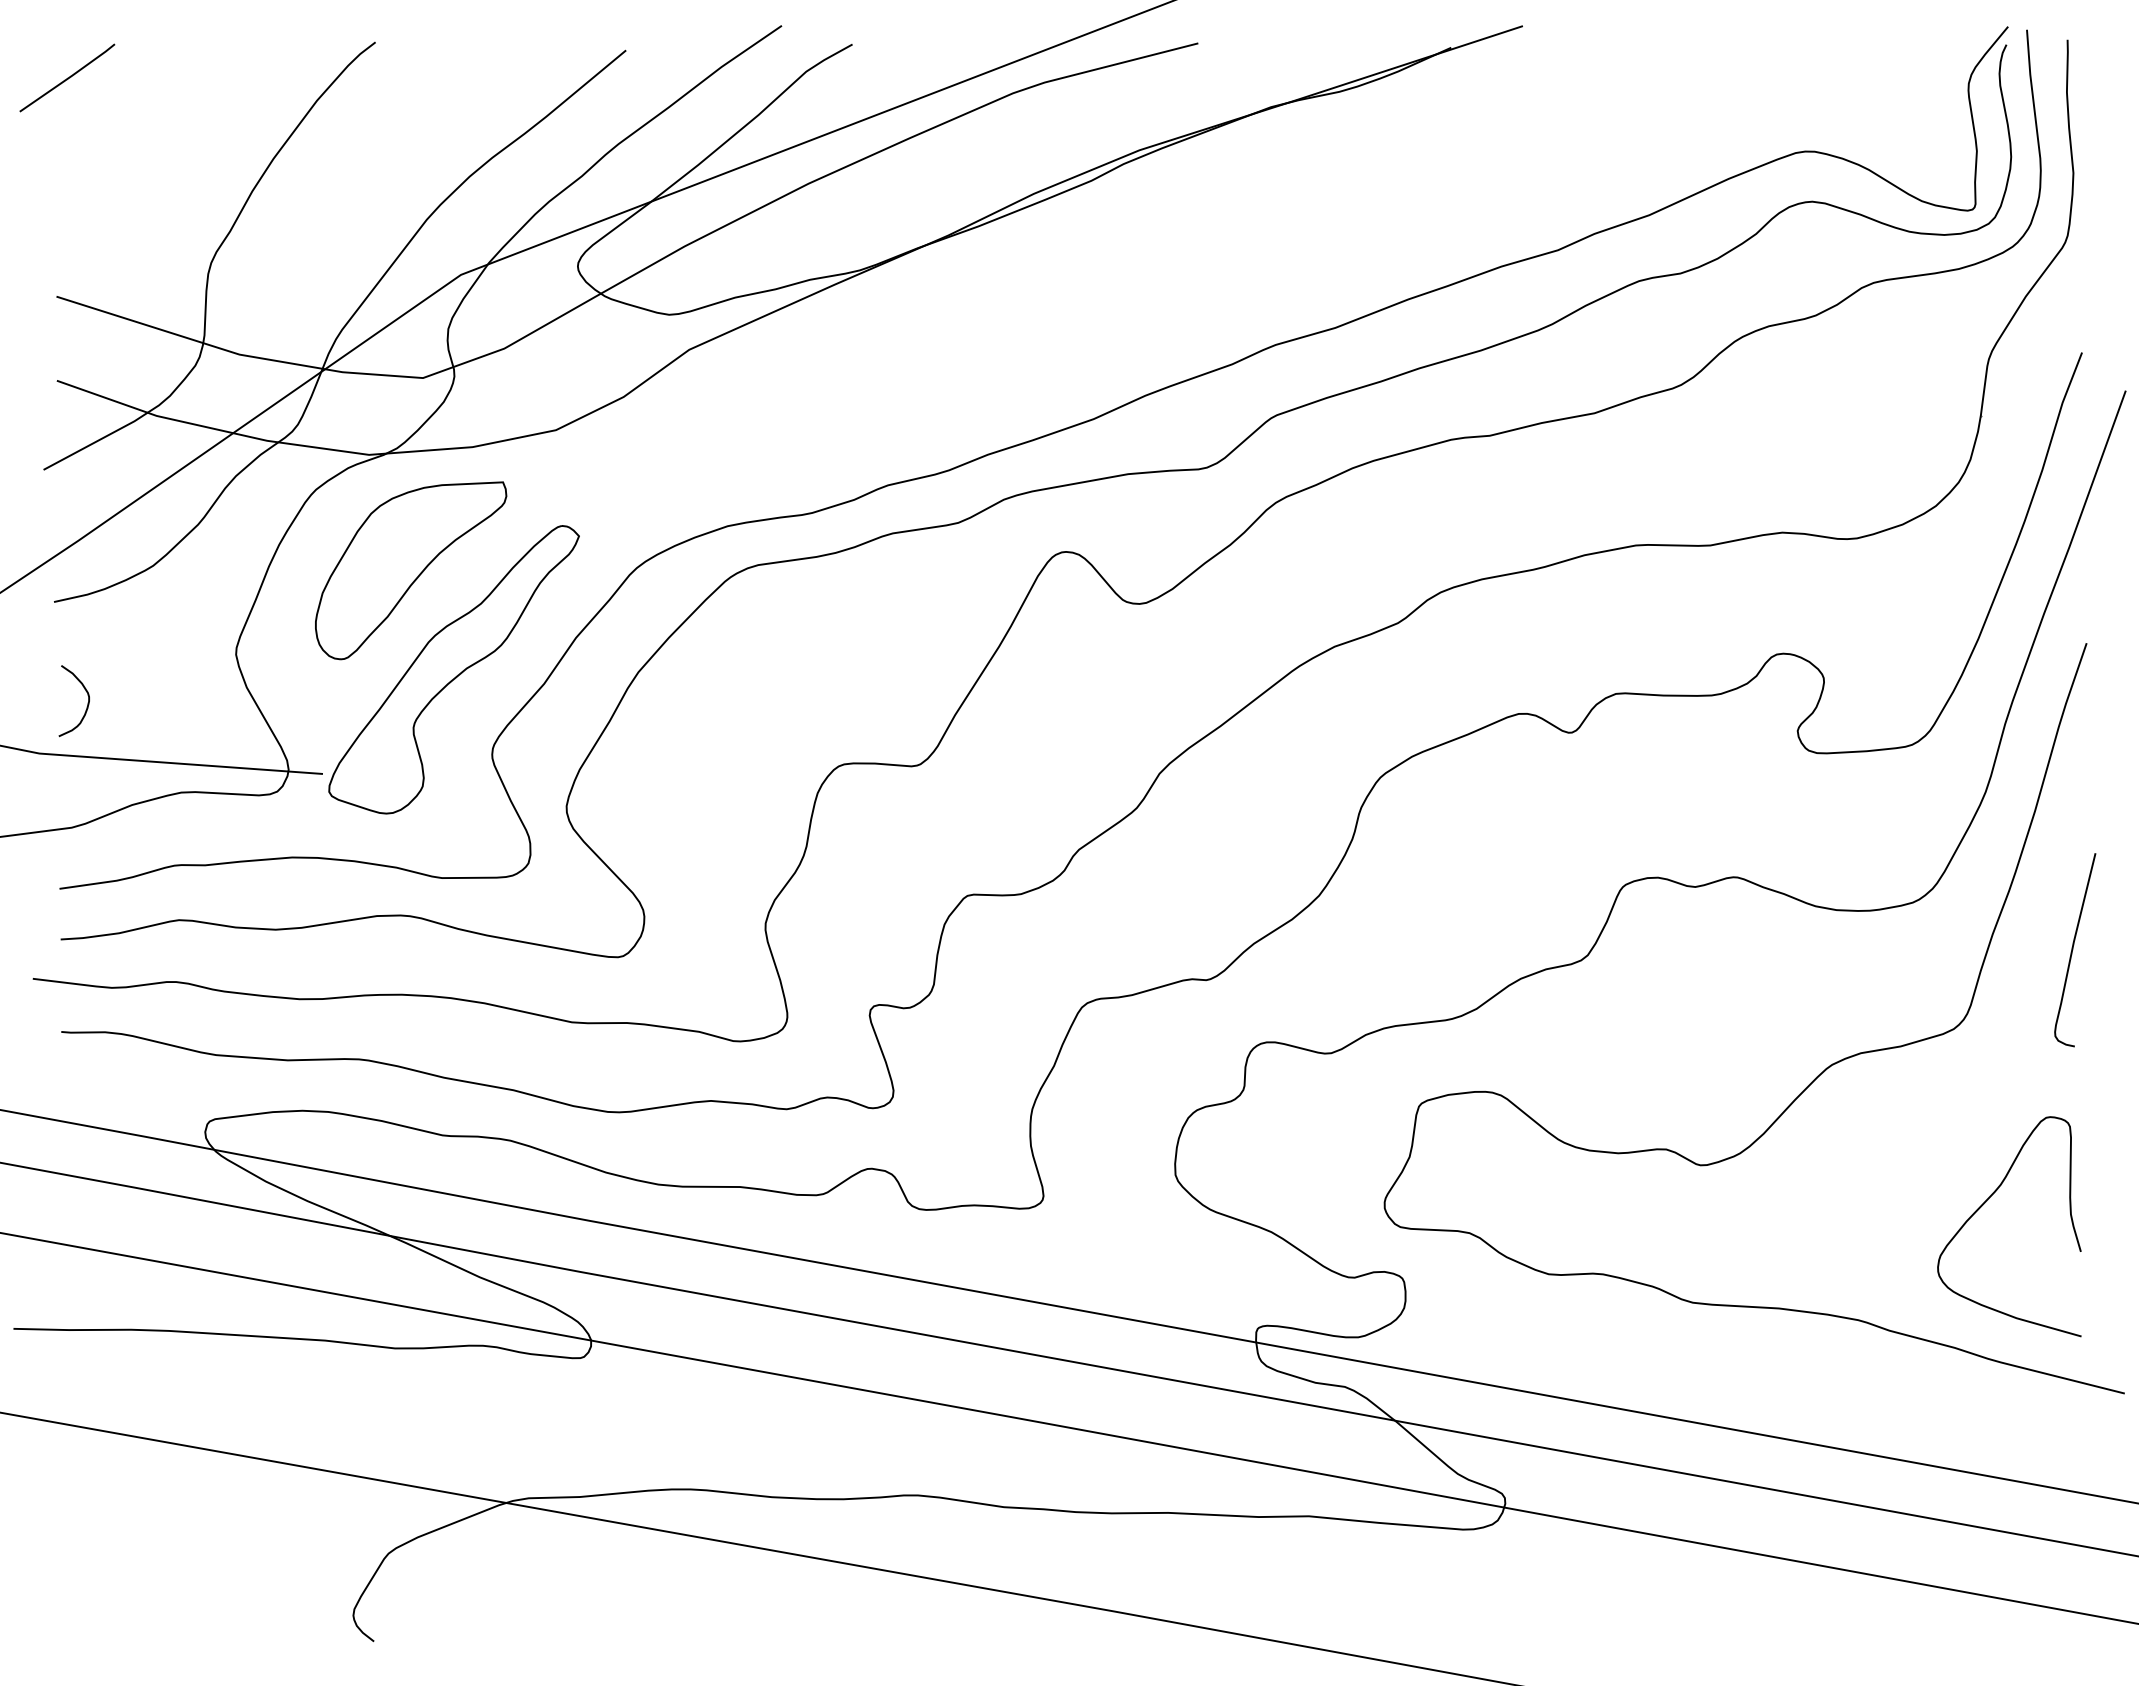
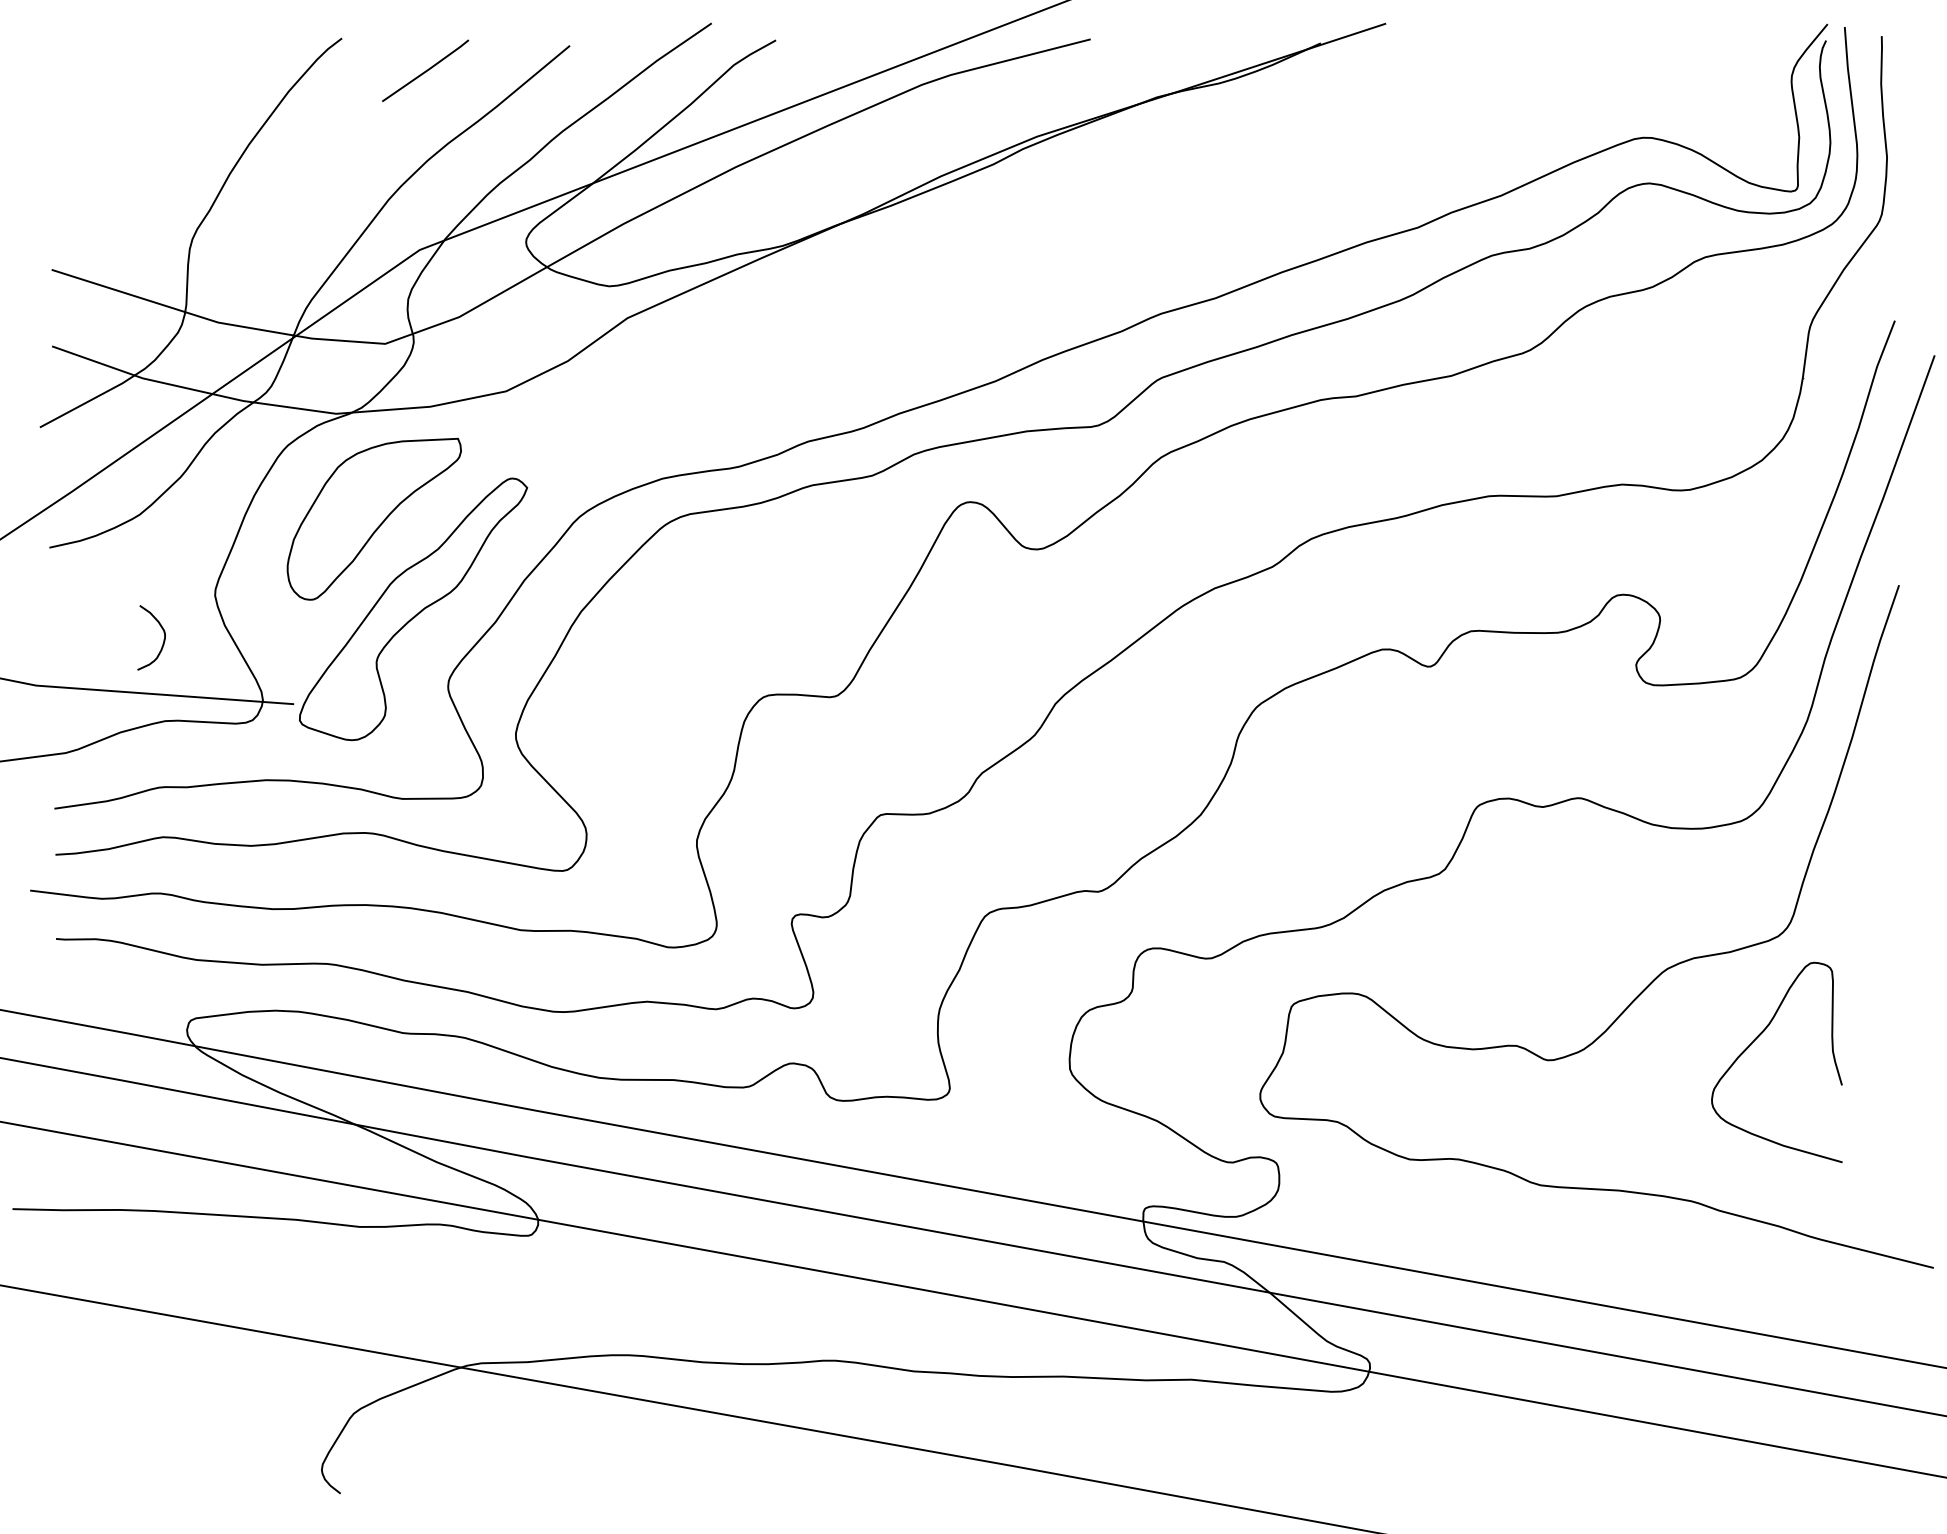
line: (67, 77) -> (425, 70), moved
curve: (87, 702) -> (163, 639), moved
curve: (2073, 949) -> (1887, 863), removed
curve: (1986, 1202) -> (1756, 1040), moved

